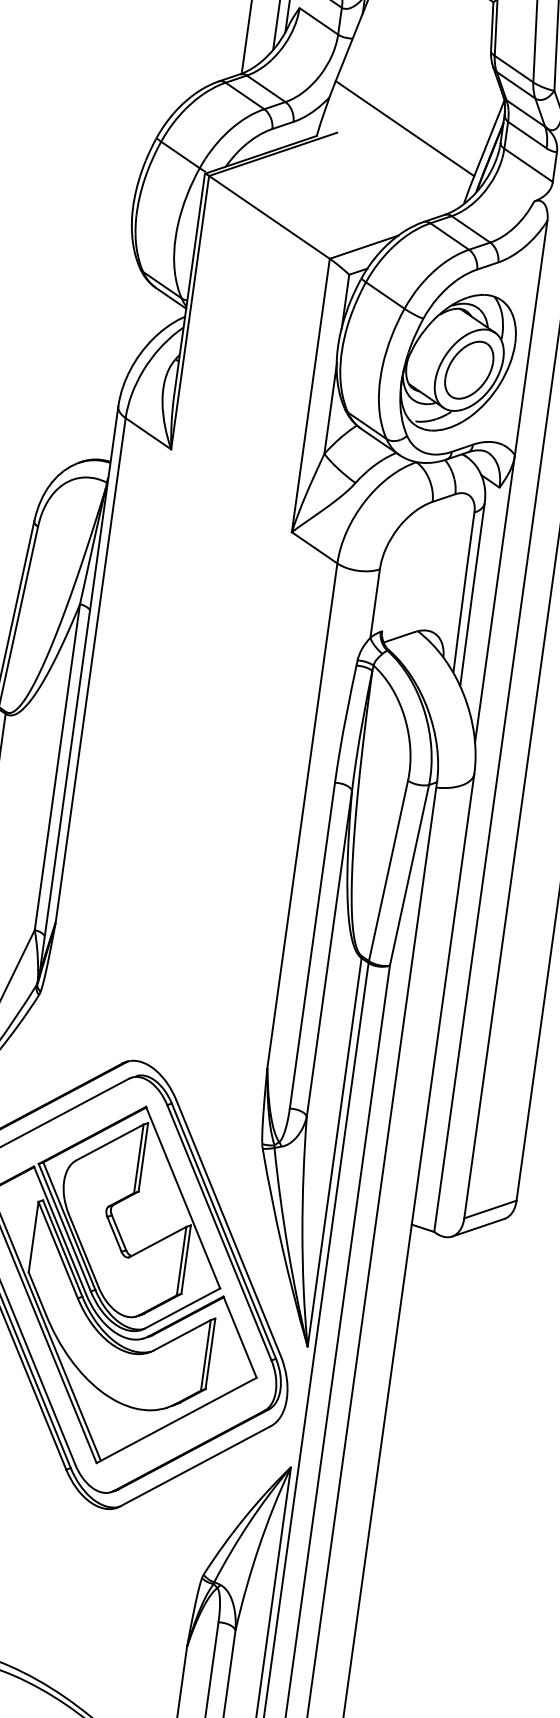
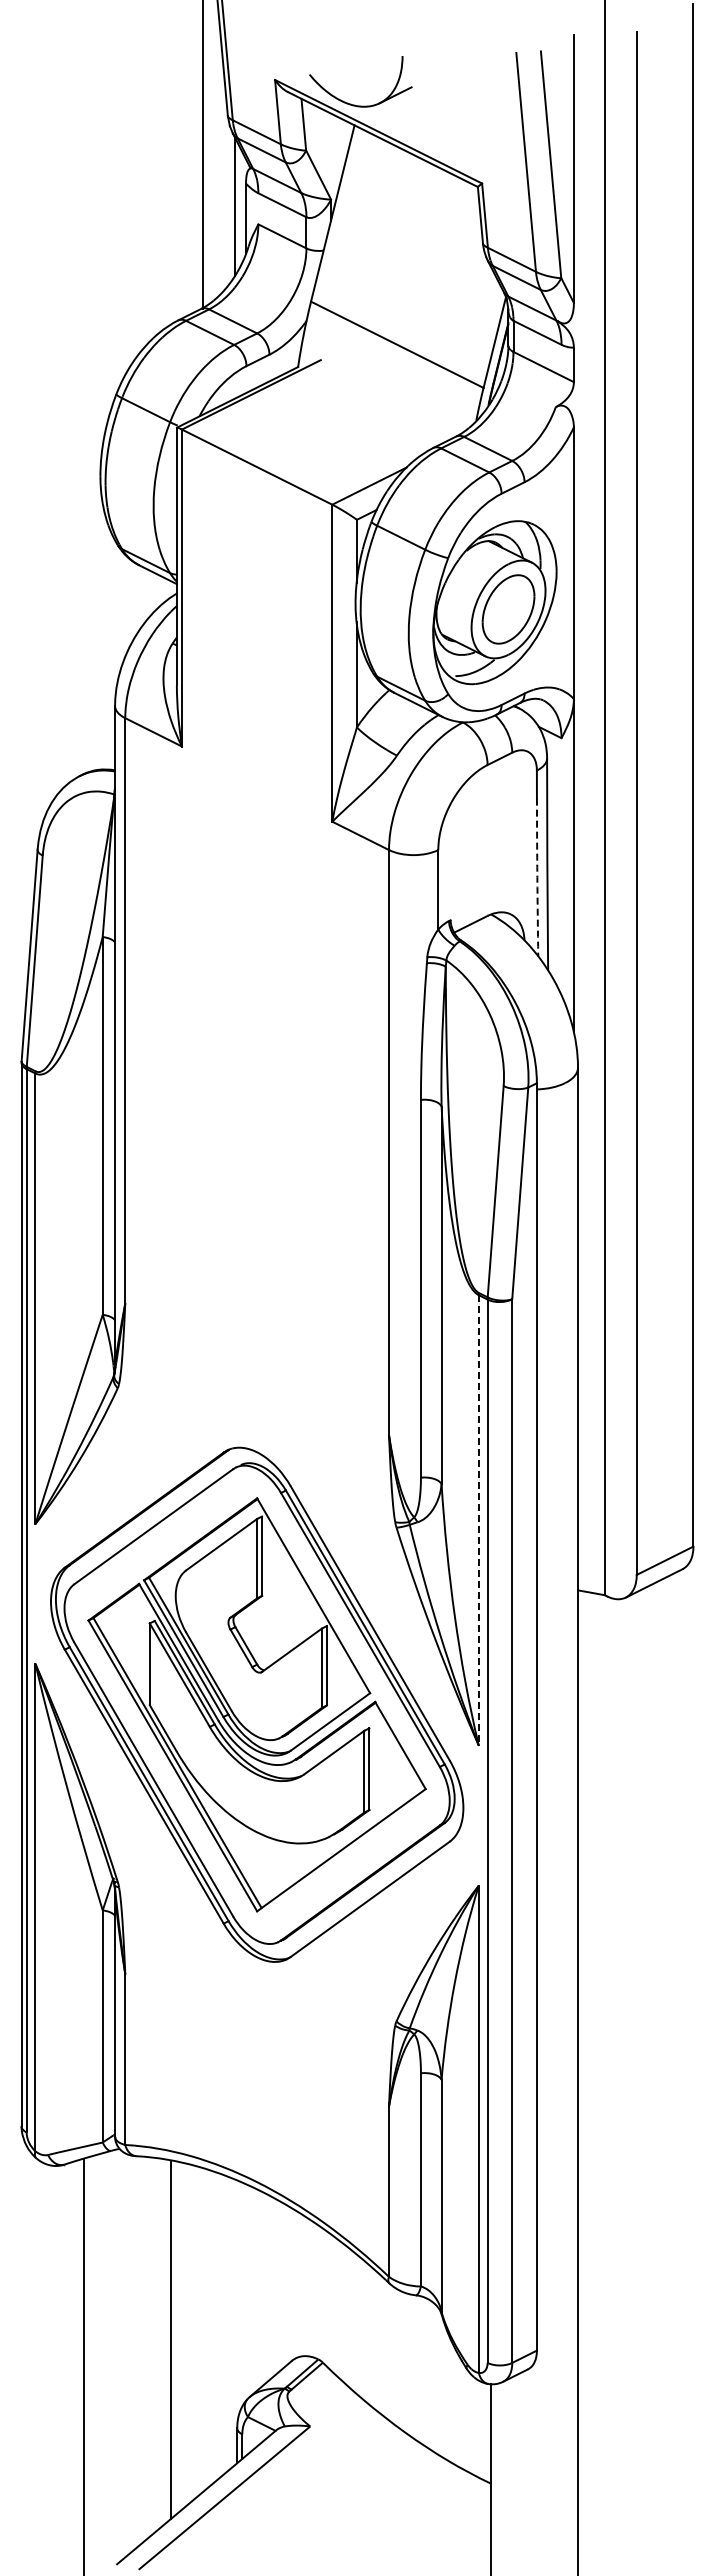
arc: (462, 604) -> (537, 877), solid -> dashed
line: (334, 1153) -> (478, 1521), solid -> dashed

